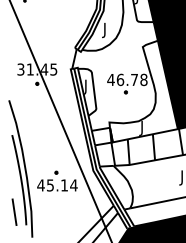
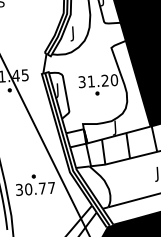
text: (127, 79) -> (98, 80), 46.78 -> 31.20
text: (57, 185) -> (35, 189), 45.14 -> 30.77

